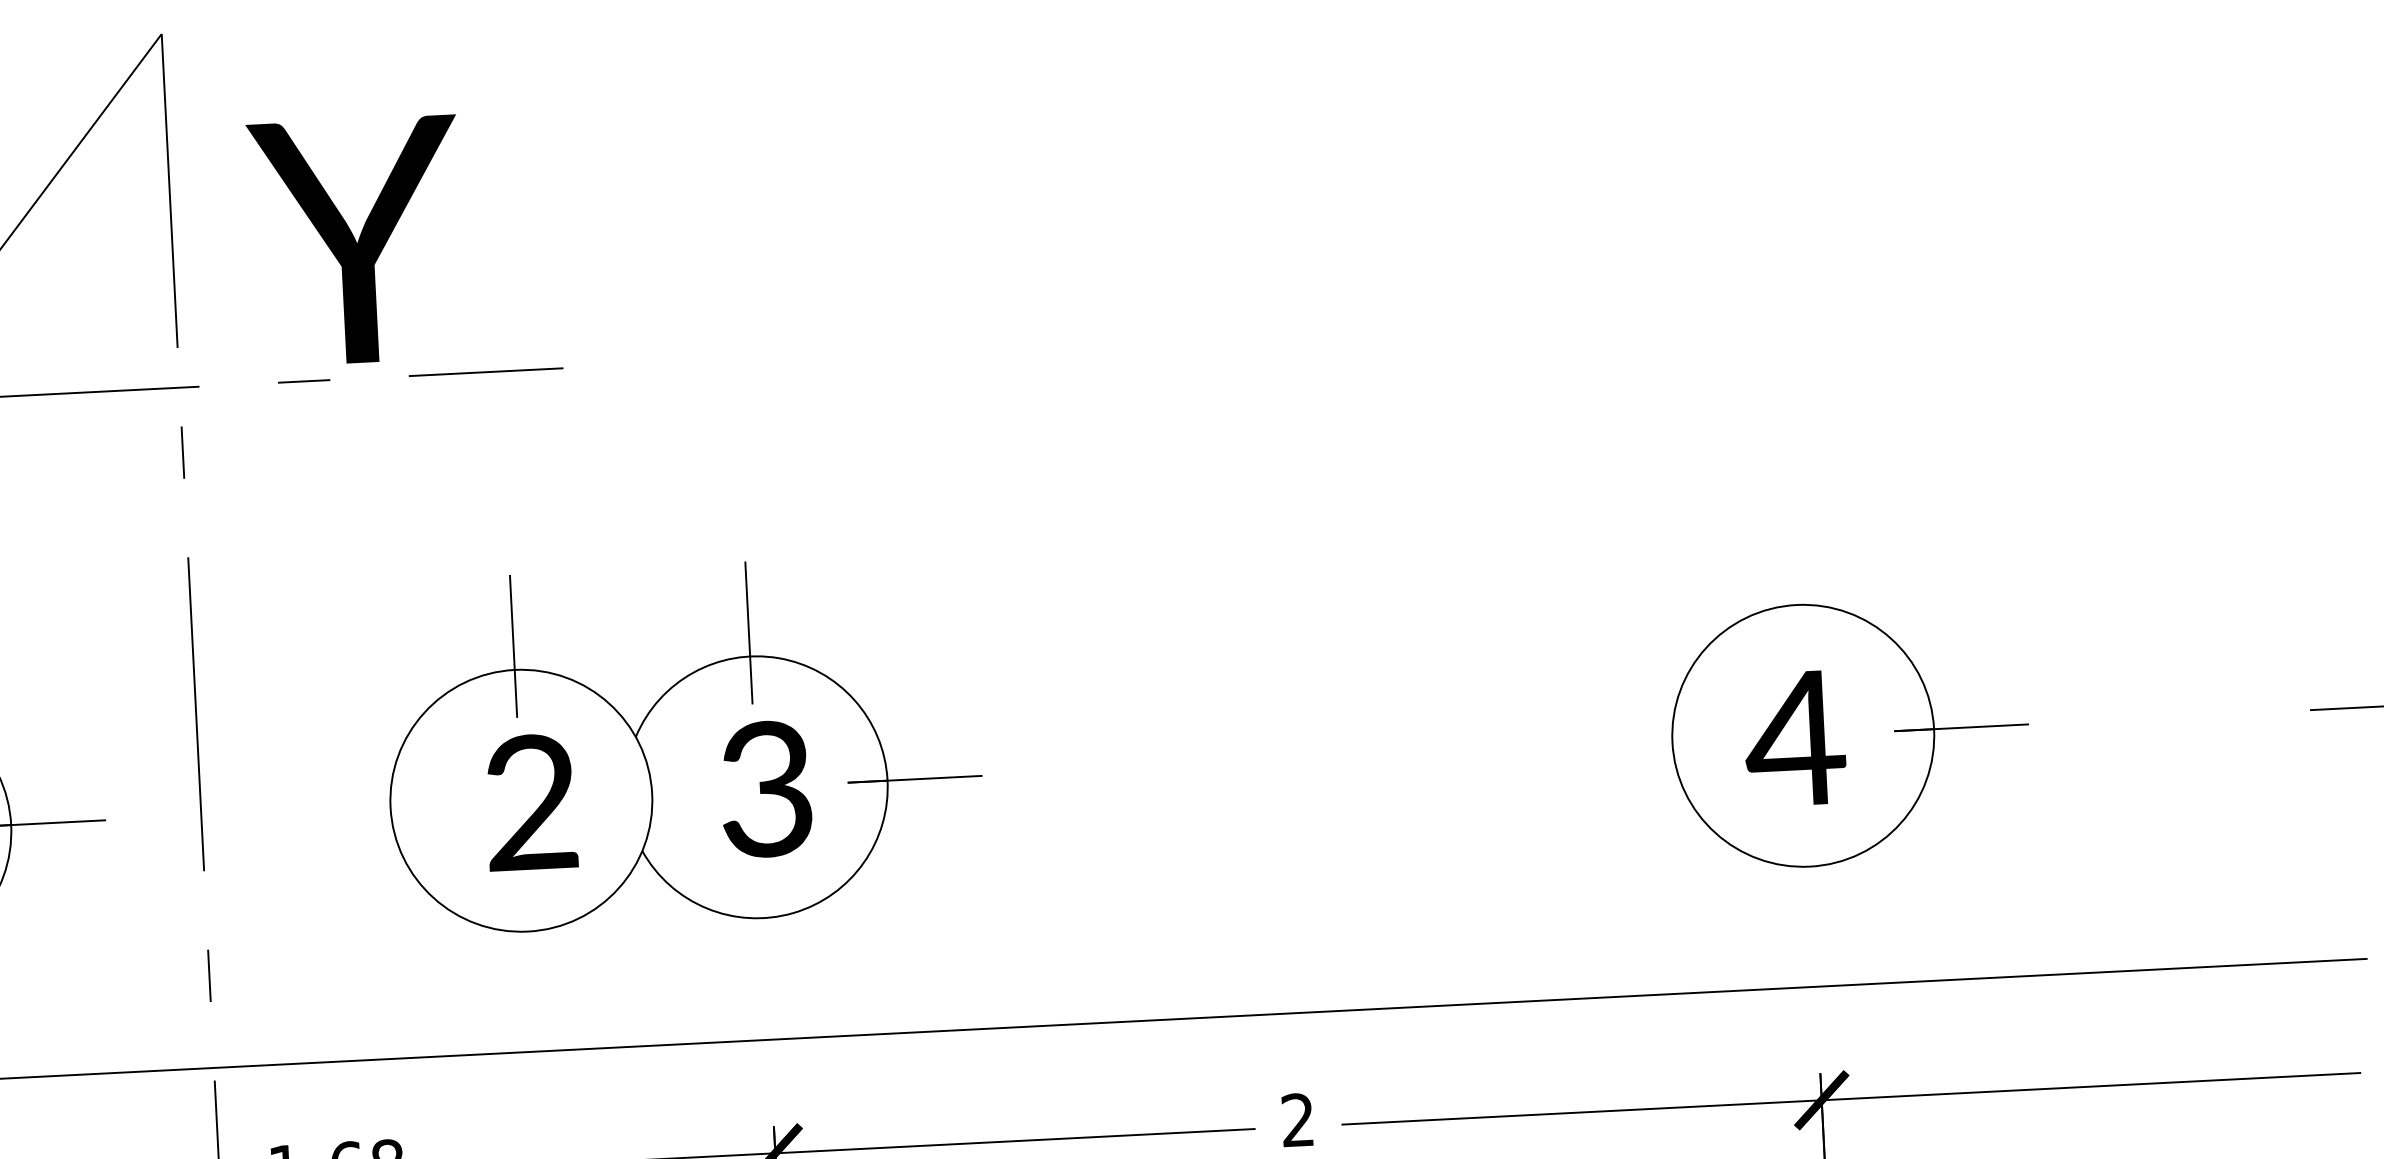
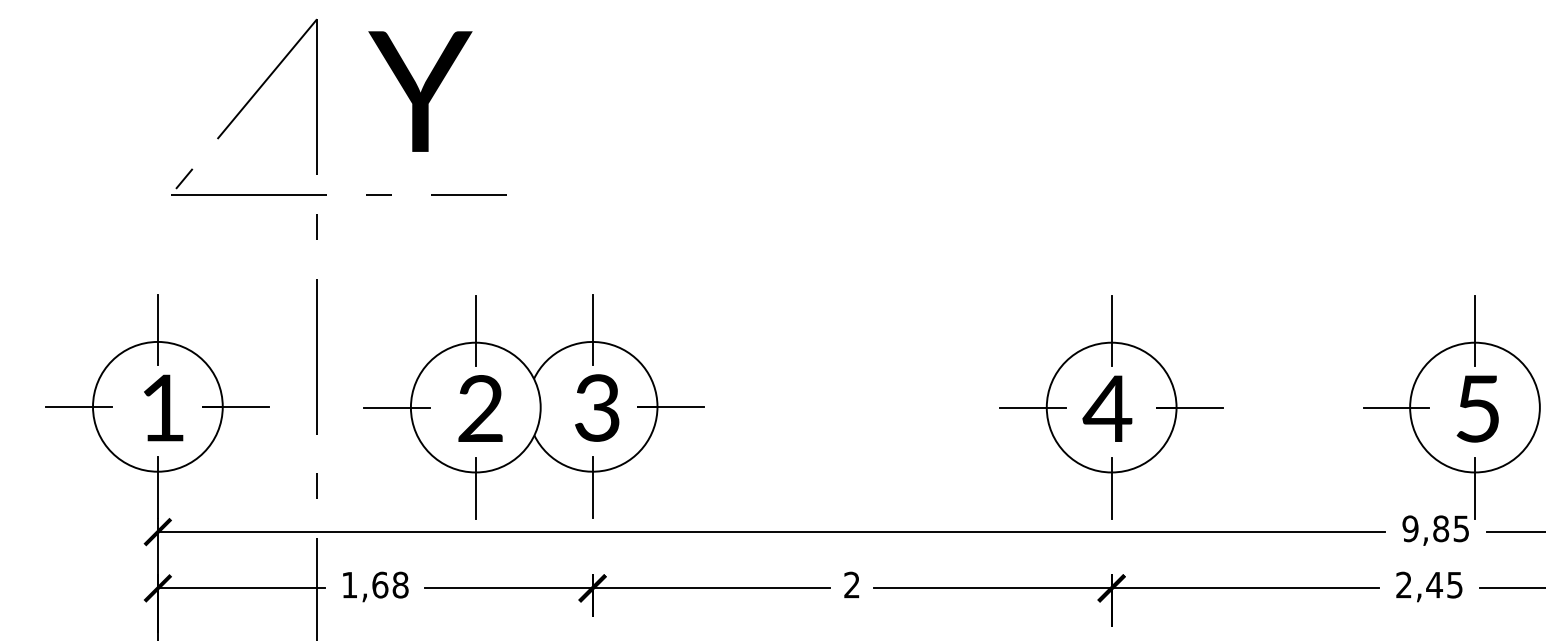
text: (356, 240) -> (420, 91), moved
line: (1795, 582) -> (1111, 331), added
line: (1645, 743) -> (1033, 407), added
line: (363, 808) -> (397, 407), added
line: (1811, 898) -> (1111, 488), added
line: (764, 949) -> (592, 487), added
line: (528, 963) -> (475, 488), added

